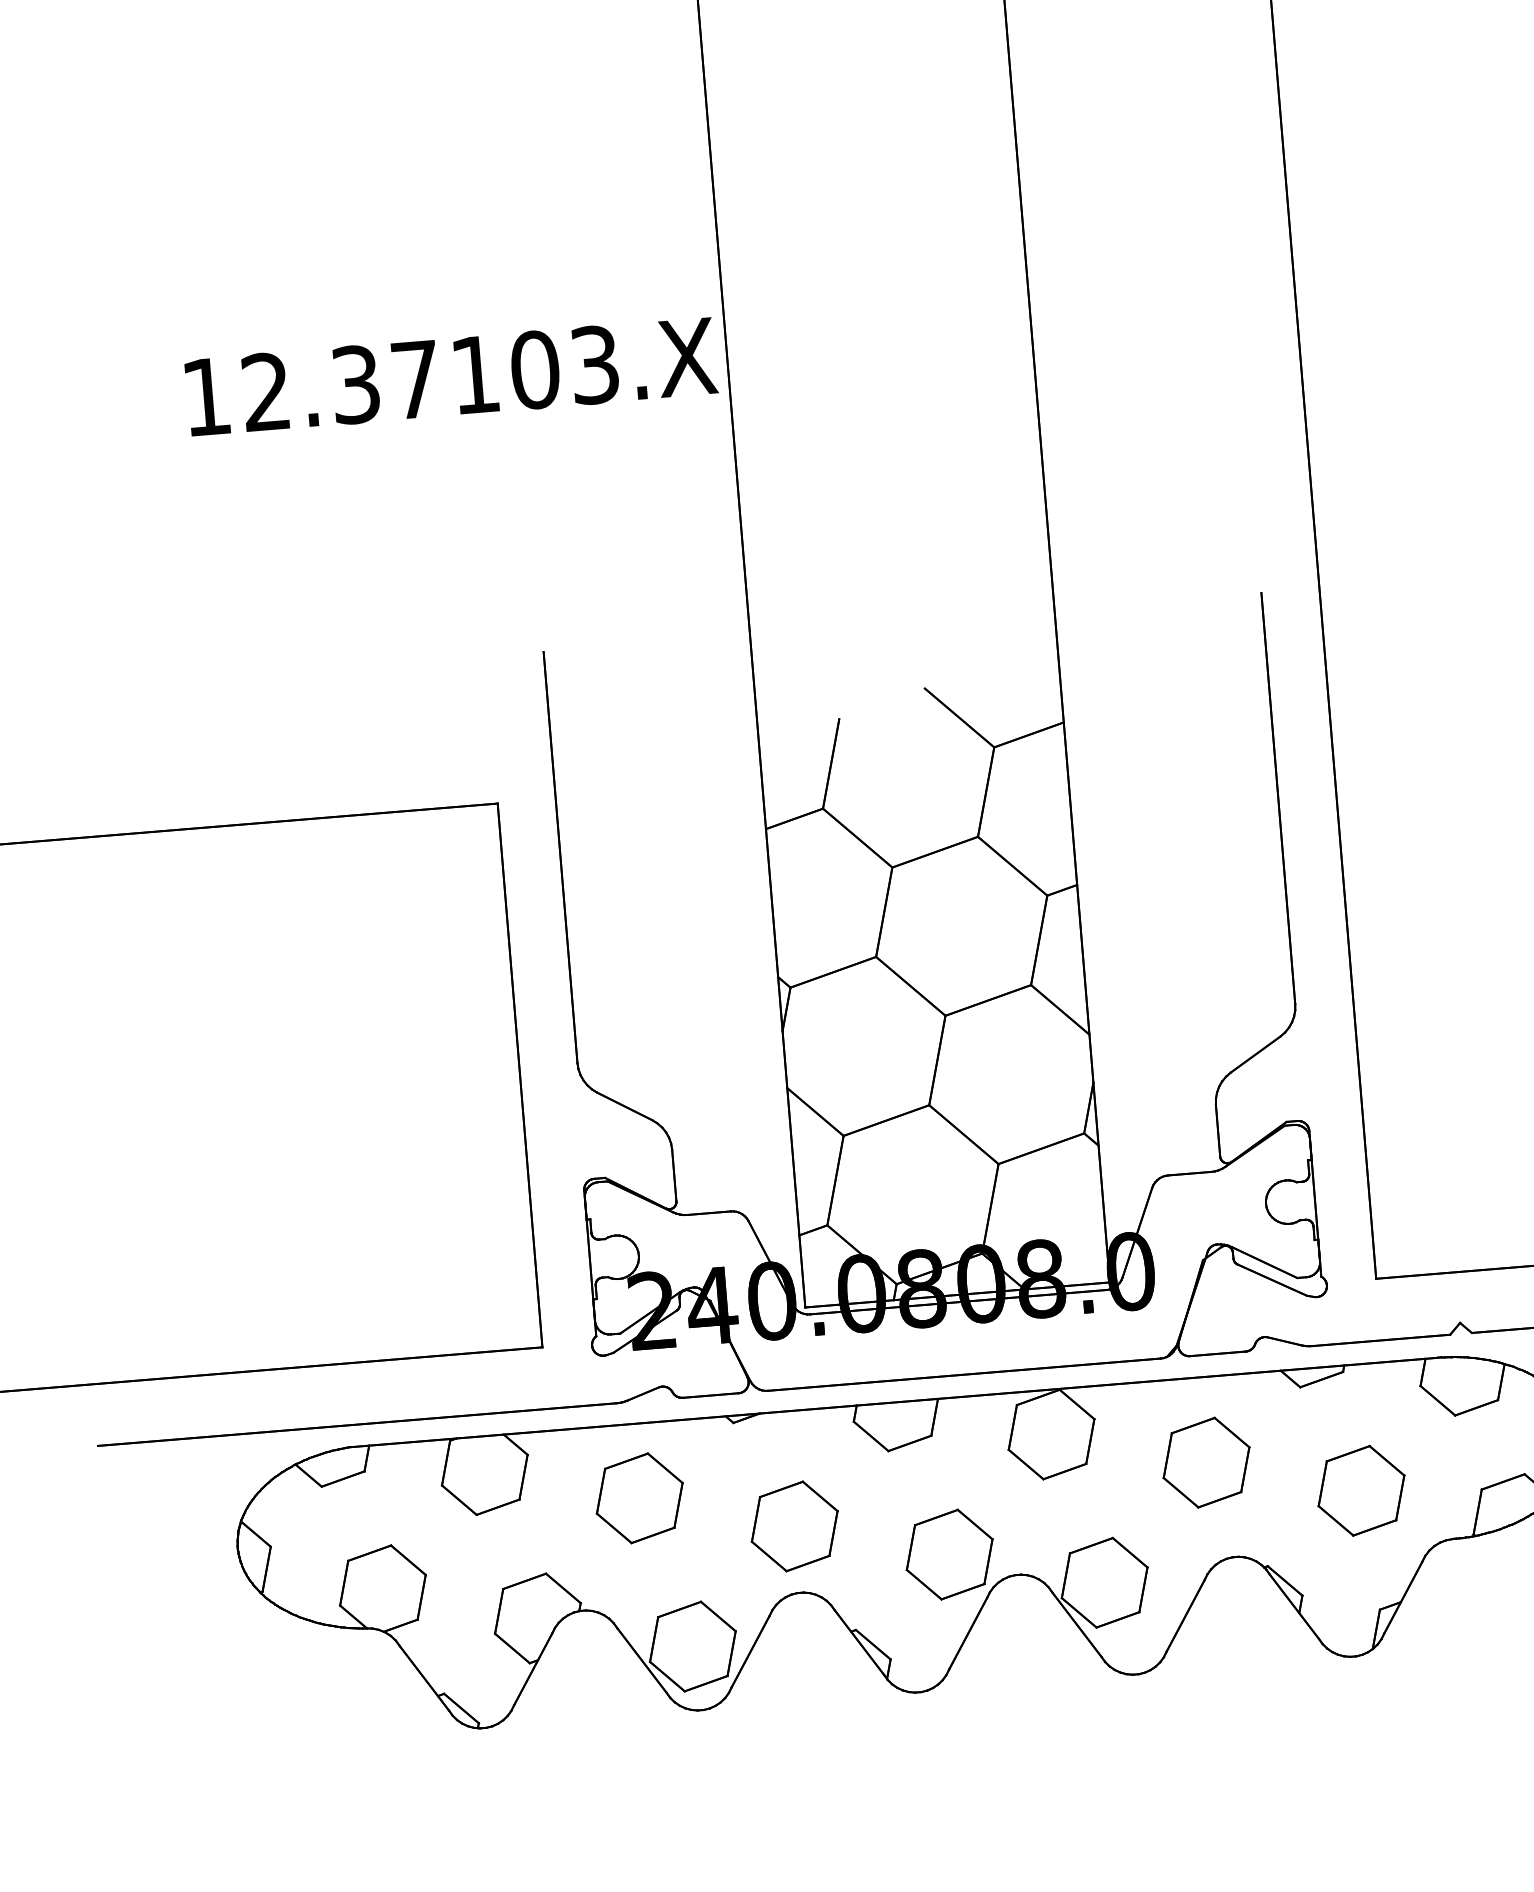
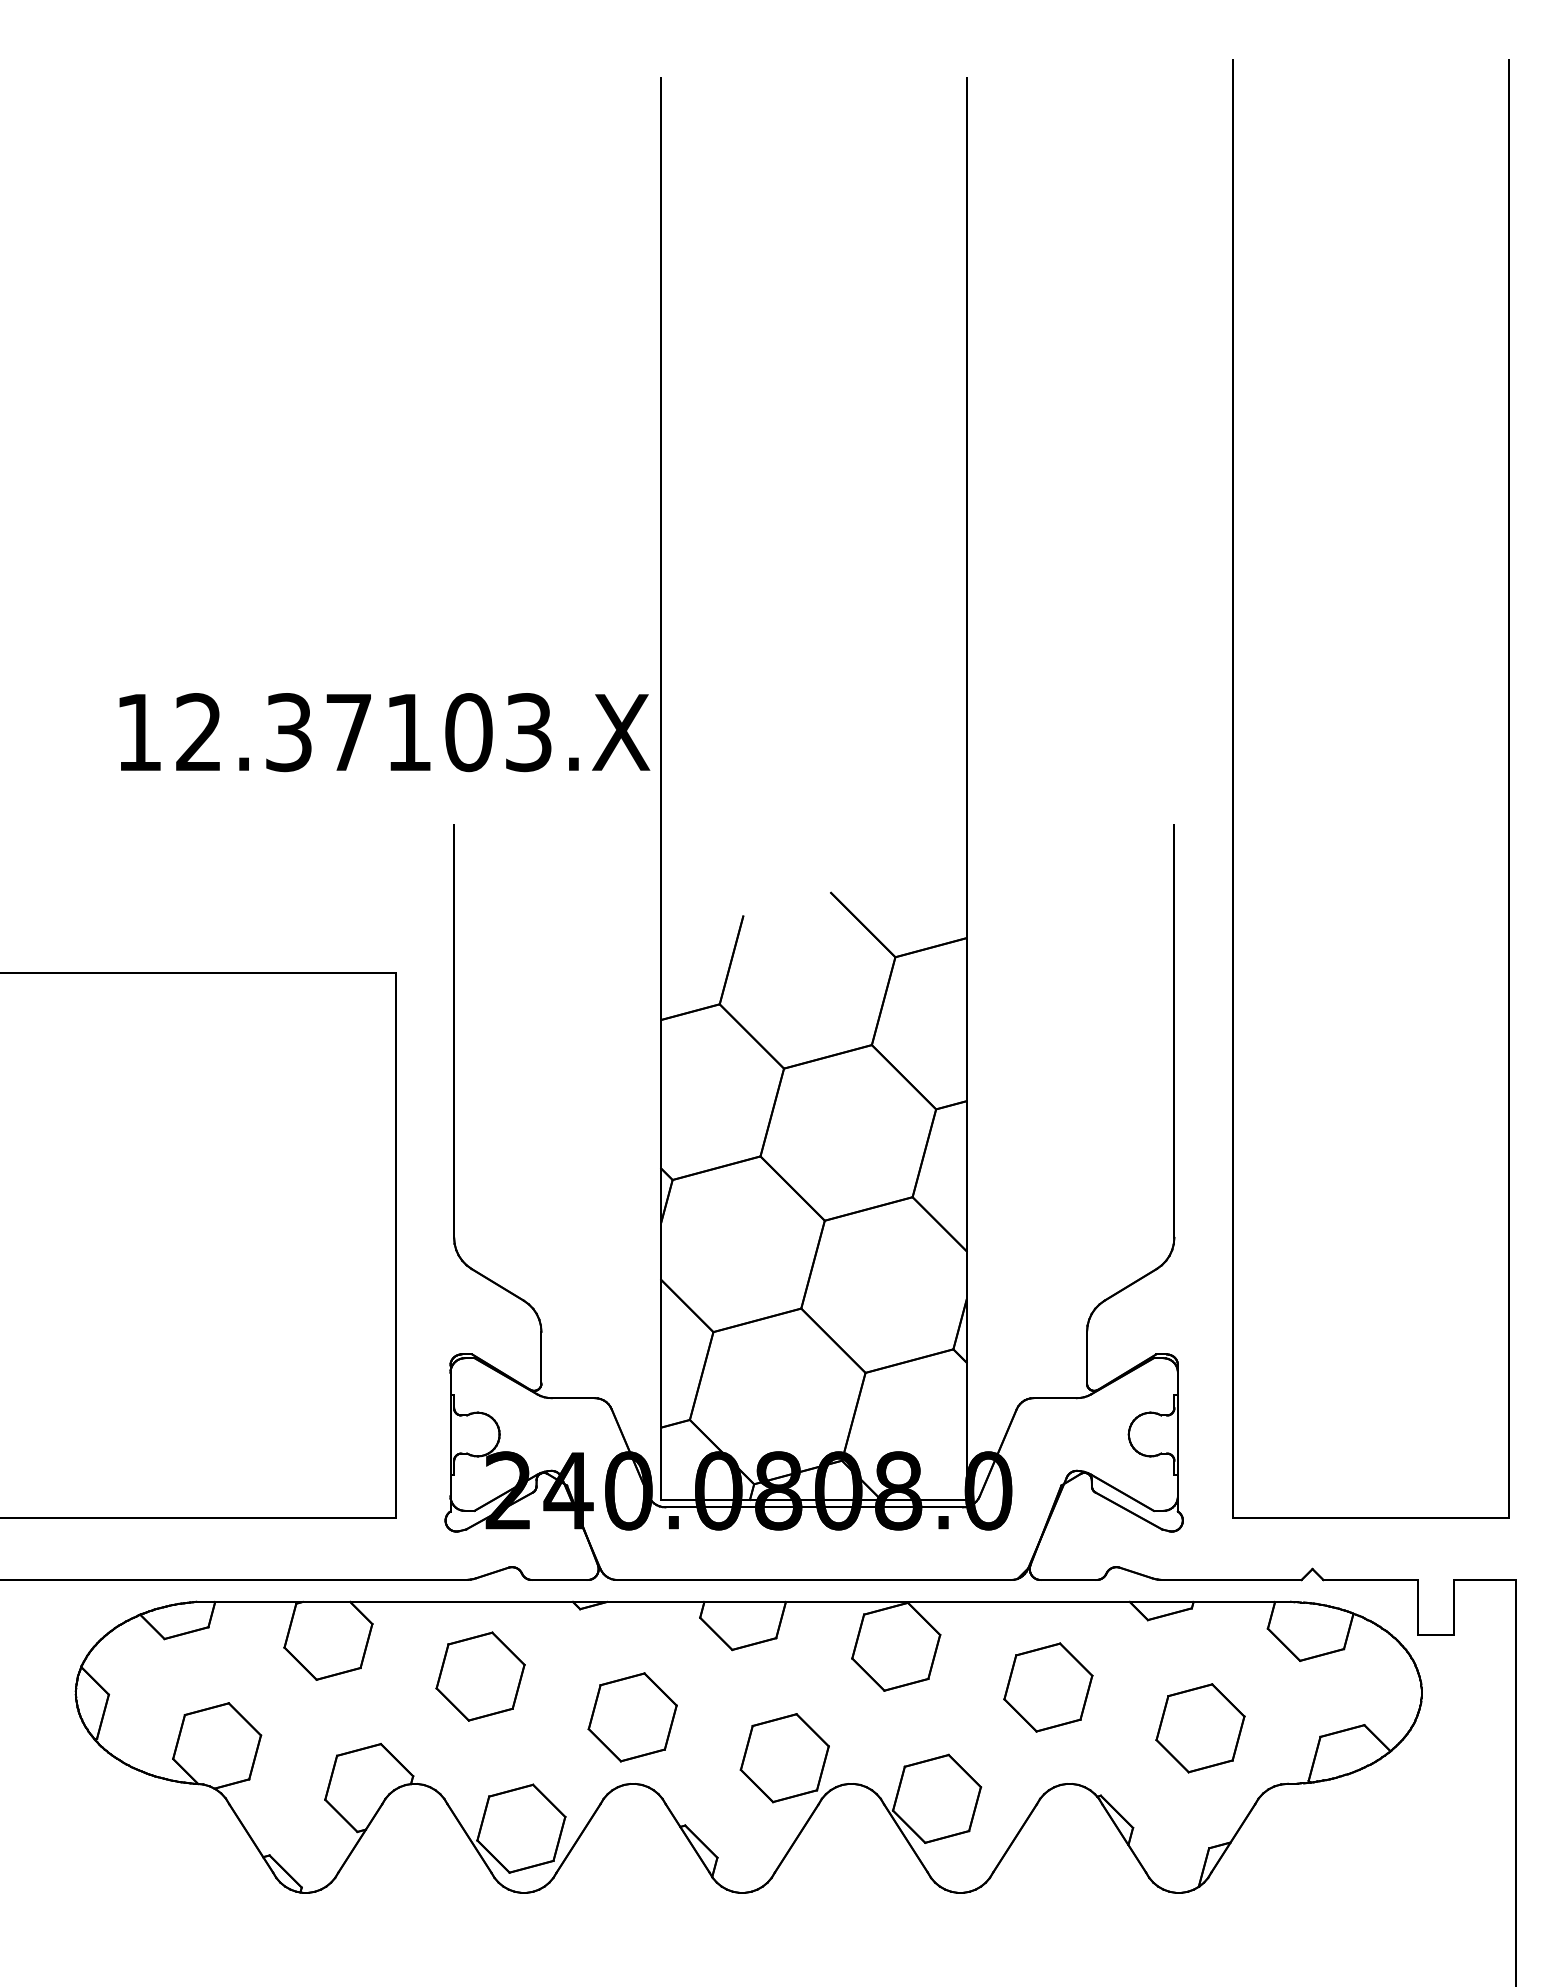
text: (451, 376) -> (384, 732), moved

